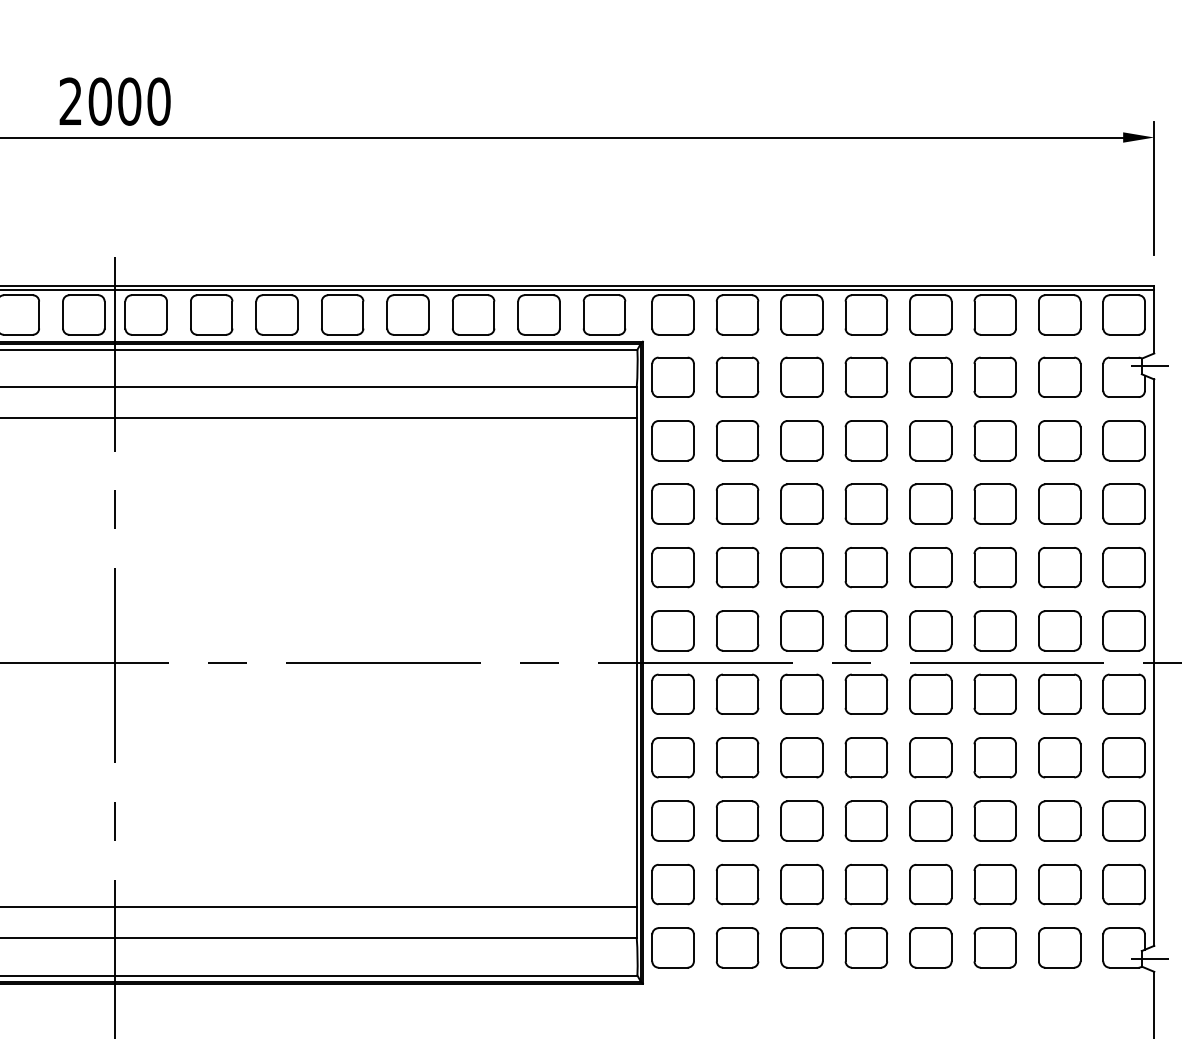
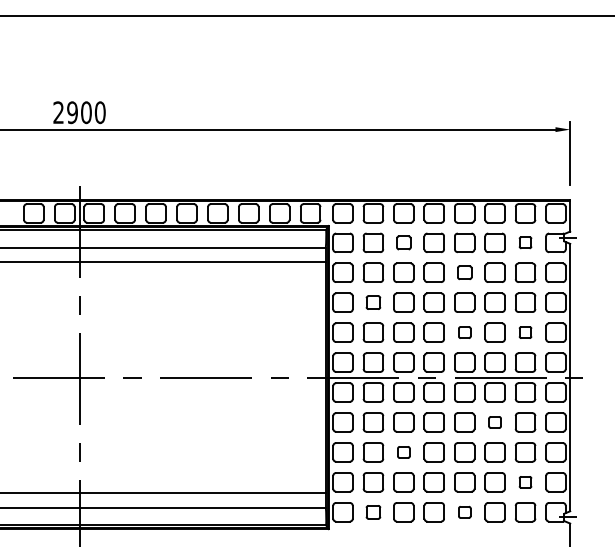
text: (100, 101) -> (72, 112), 2000 -> 2900
part: (801, 376) -> (403, 242), size x0.7
part: (1059, 376) -> (525, 242), size x0.6
part: (930, 440) -> (464, 272), size x0.7
part: (737, 503) -> (373, 302), size x0.7
part: (930, 567) -> (464, 332), size x0.6
part: (1059, 567) -> (525, 332), size x0.6
part: (993, 757) -> (494, 422), size x0.6
part: (801, 821) -> (403, 452), size x0.6
part: (1059, 884) -> (525, 482), size x0.6
part: (737, 948) -> (373, 512), size x0.7
part: (930, 948) -> (464, 512), size x0.6

